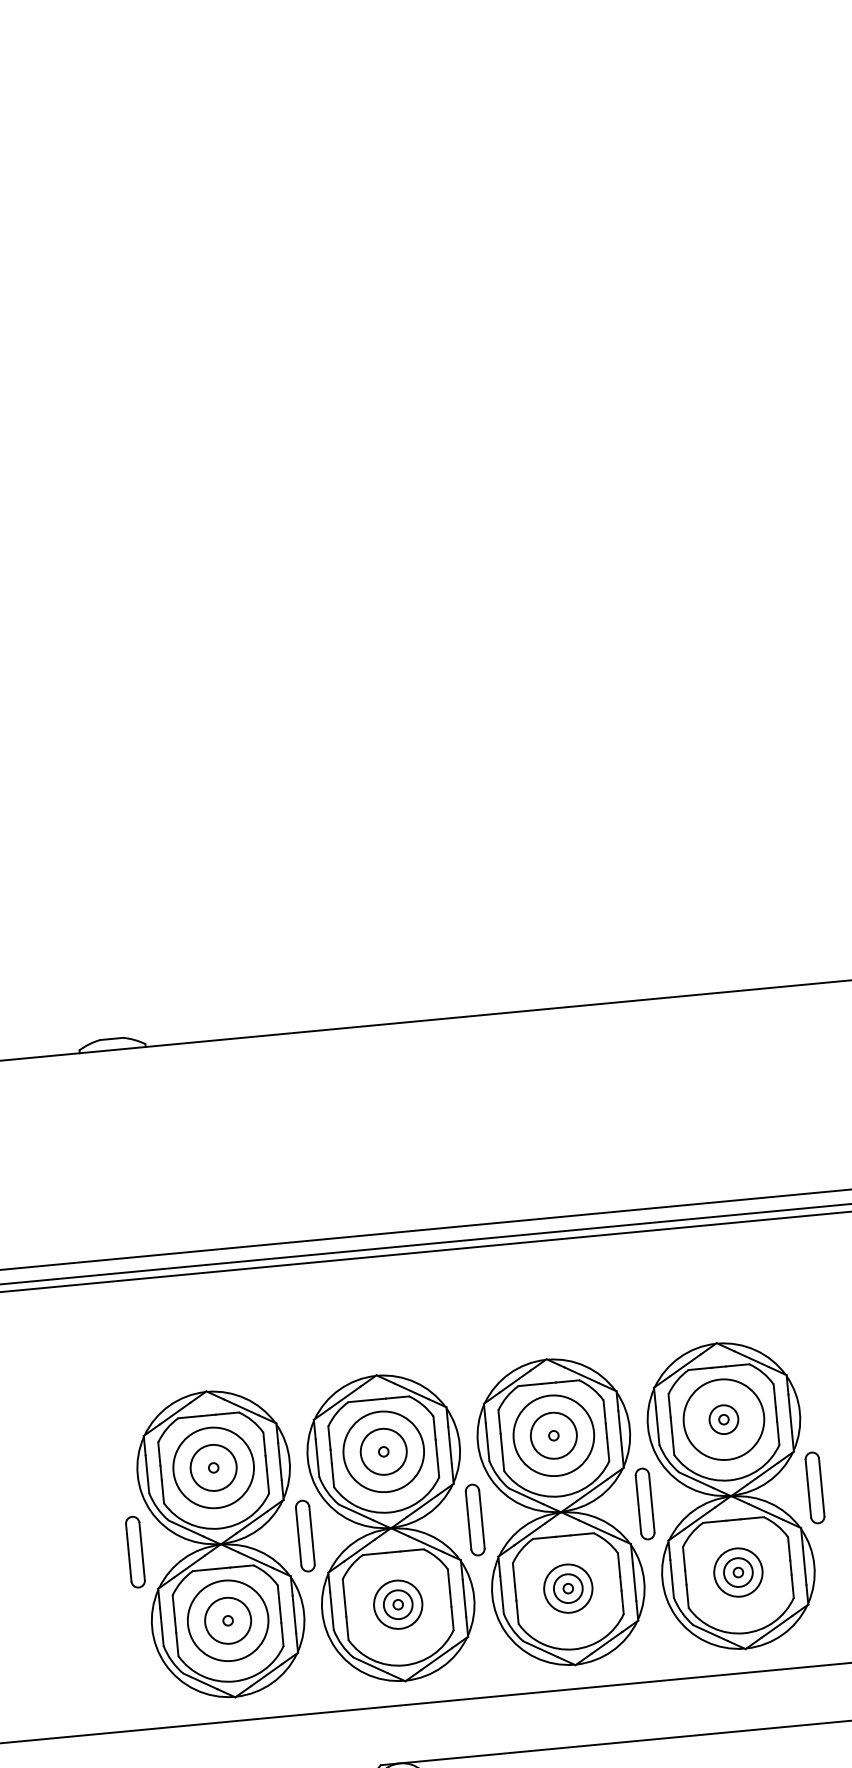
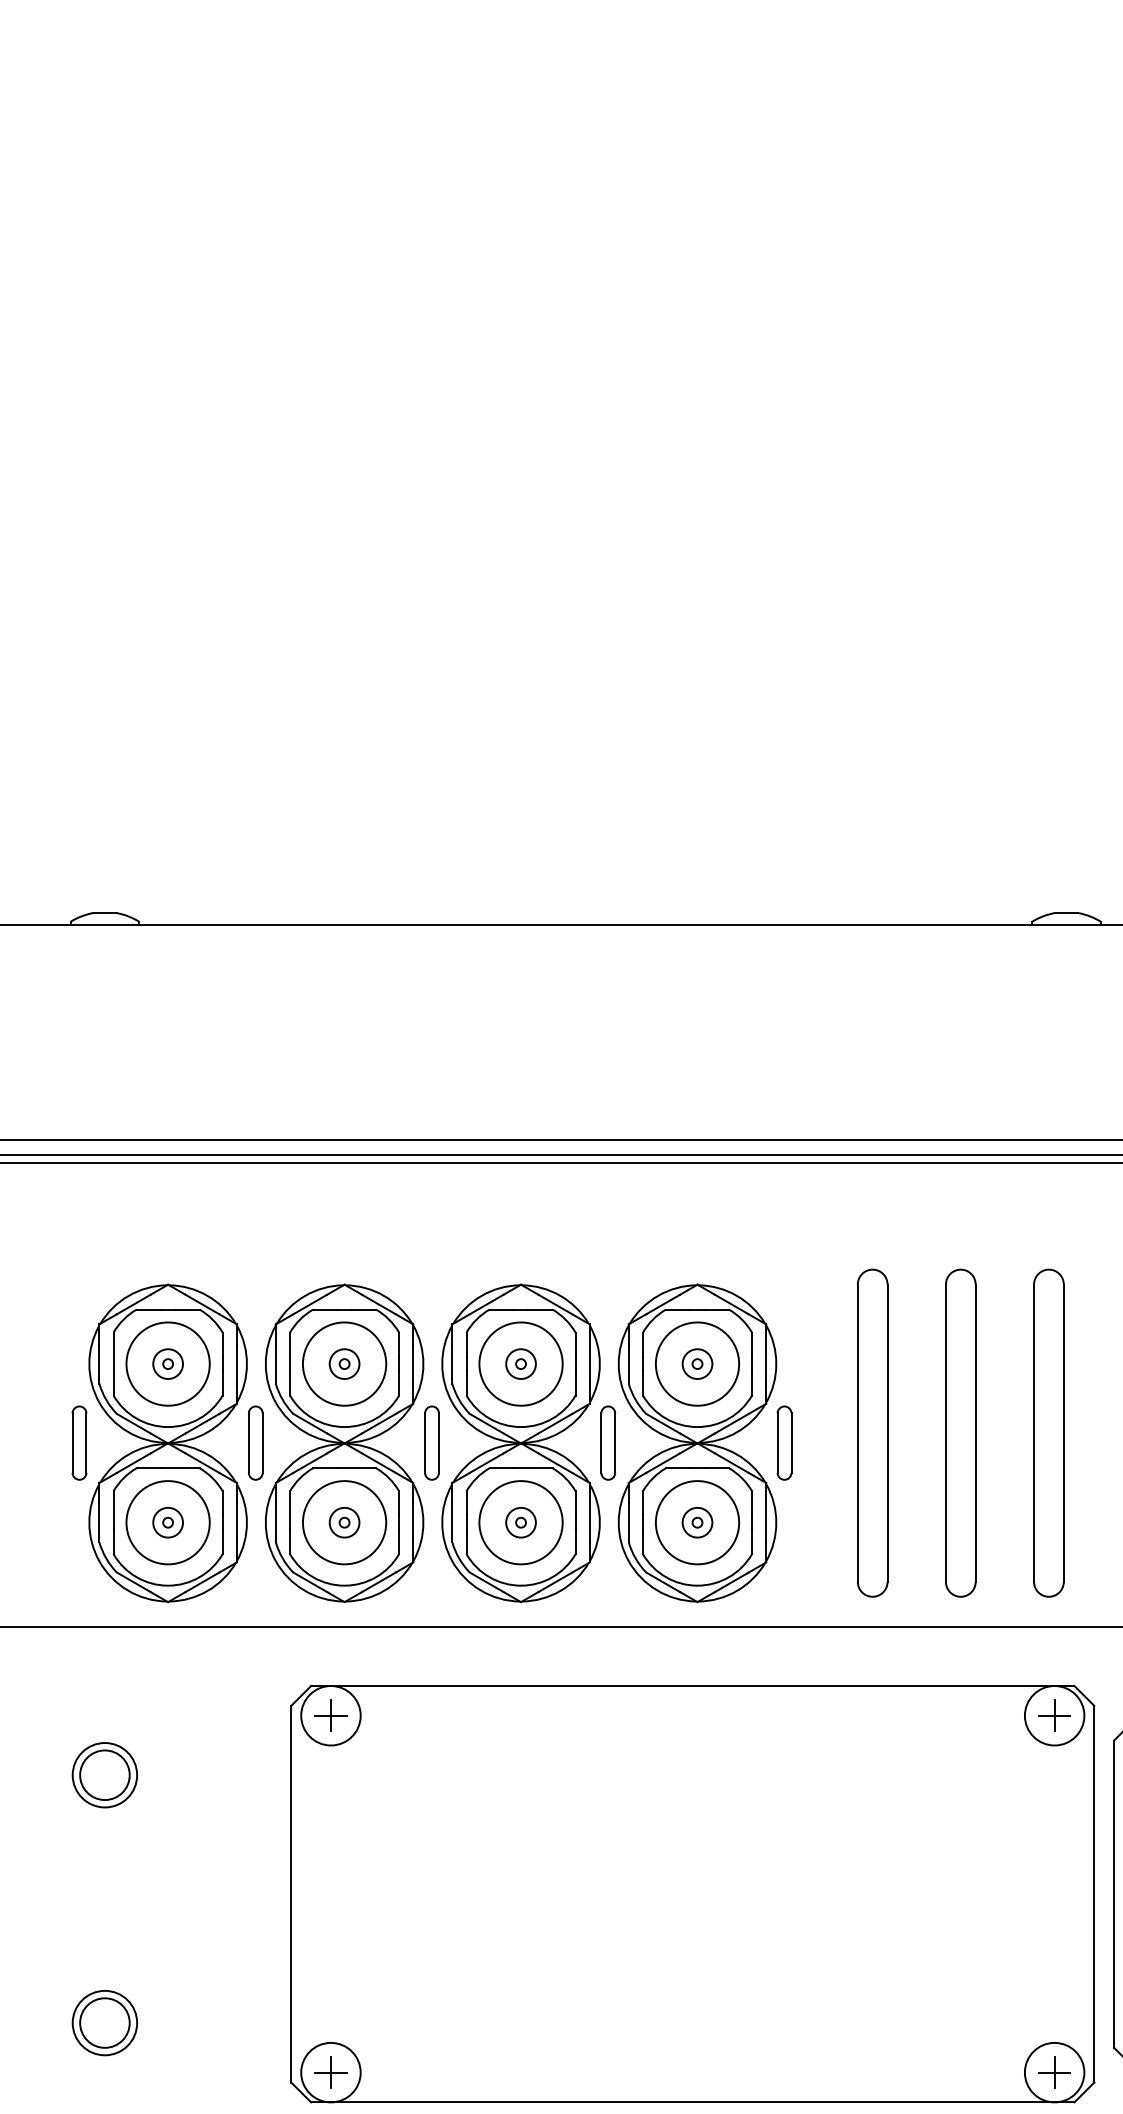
circle: (553, 1435) -> (520, 1363), size x0.62
circle: (383, 1451) -> (344, 1363), size x0.62
circle: (213, 1467) -> (168, 1363), size x0.62
circle: (738, 1572) -> (697, 1522), size x1.67
circle: (567, 1588) -> (520, 1522), size x1.67
circle: (398, 1604) -> (344, 1522), size x1.67
circle: (228, 1620) -> (168, 1522), size x0.62

